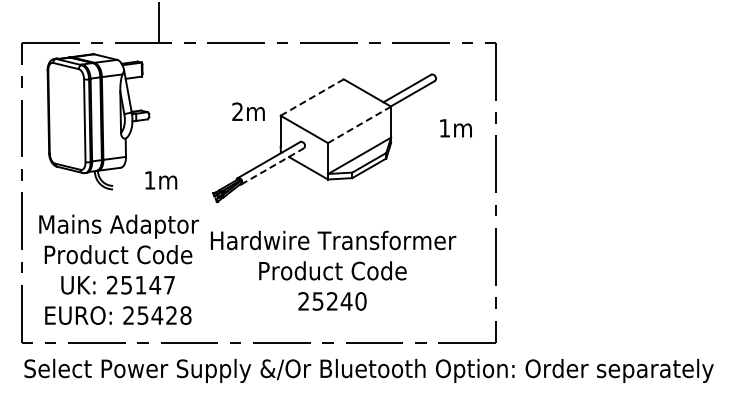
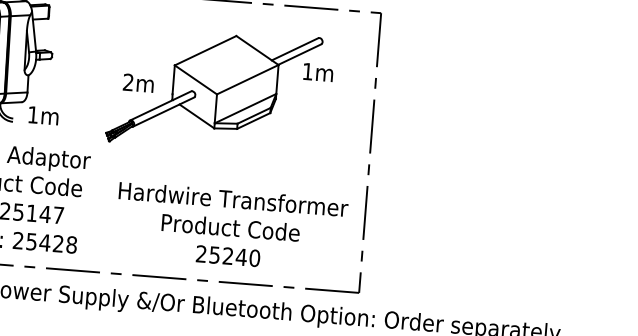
line: (312, 97) -> (205, 50), dashed -> solid
text: (248, 111) -> (138, 82), moved
line: (359, 124) -> (247, 79), dashed -> solid
text: (455, 128) -> (317, 72), moved
line: (273, 166) -> (164, 112), dashed -> solid
text: (161, 180) -> (43, 115), moved
text: (333, 270) -> (231, 227), moved

